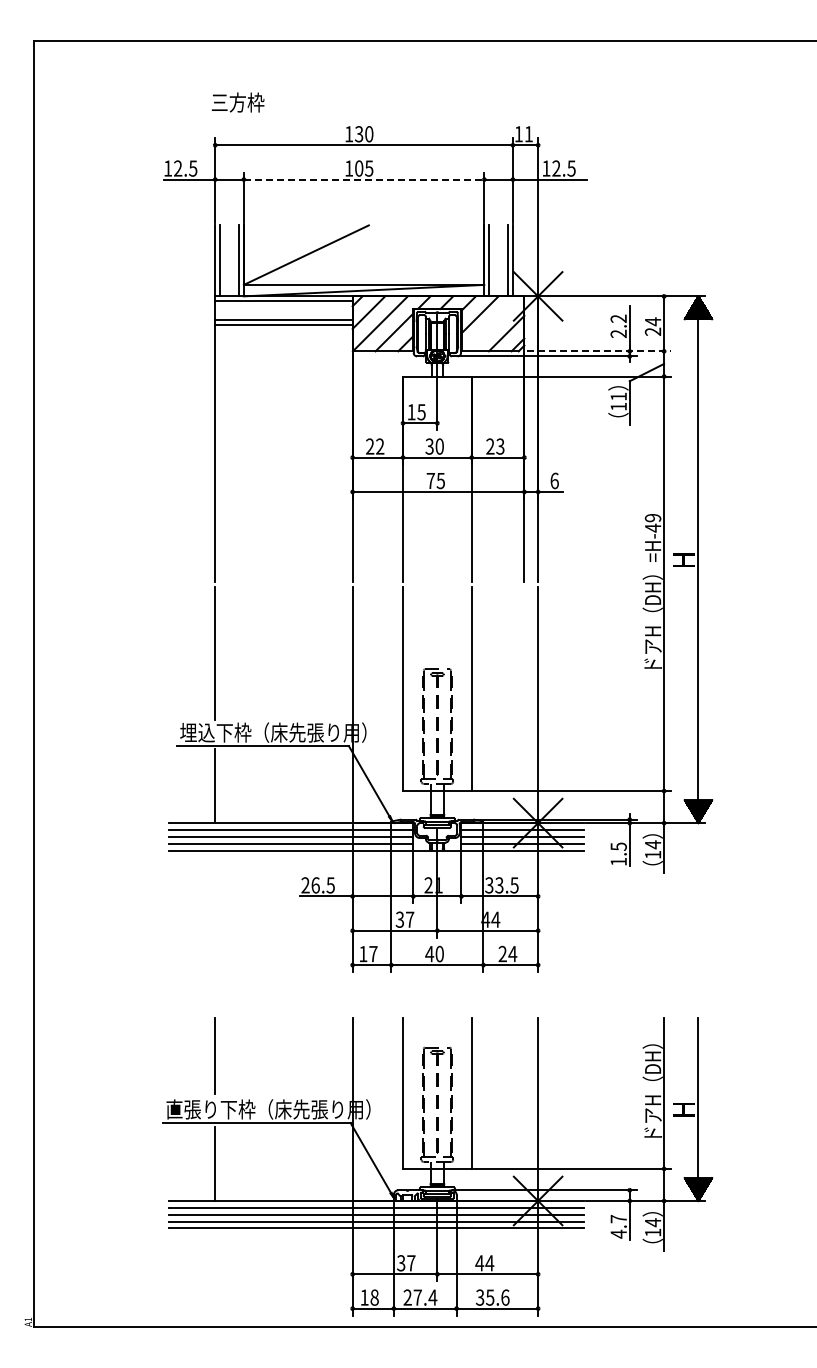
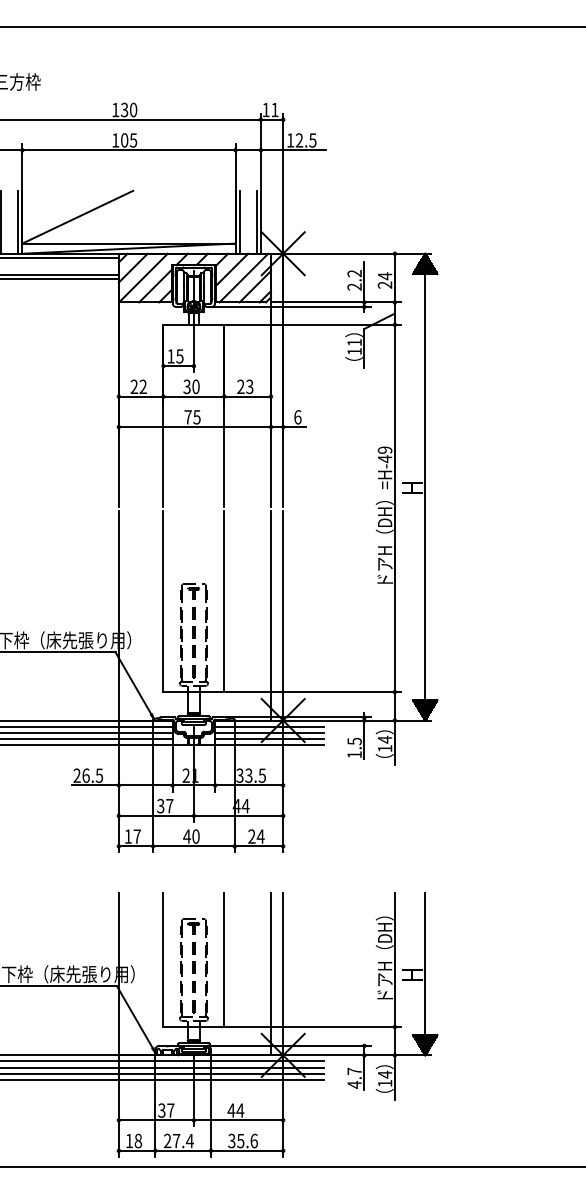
line: (364, 179) -> (129, 150), dashed -> solid
line: (493, 323) -> (243, 277), added
line: (599, 351) -> (337, 302), dashed -> solid
line: (524, 705) -> (271, 616), added
line: (524, 1109) -> (271, 974), added

